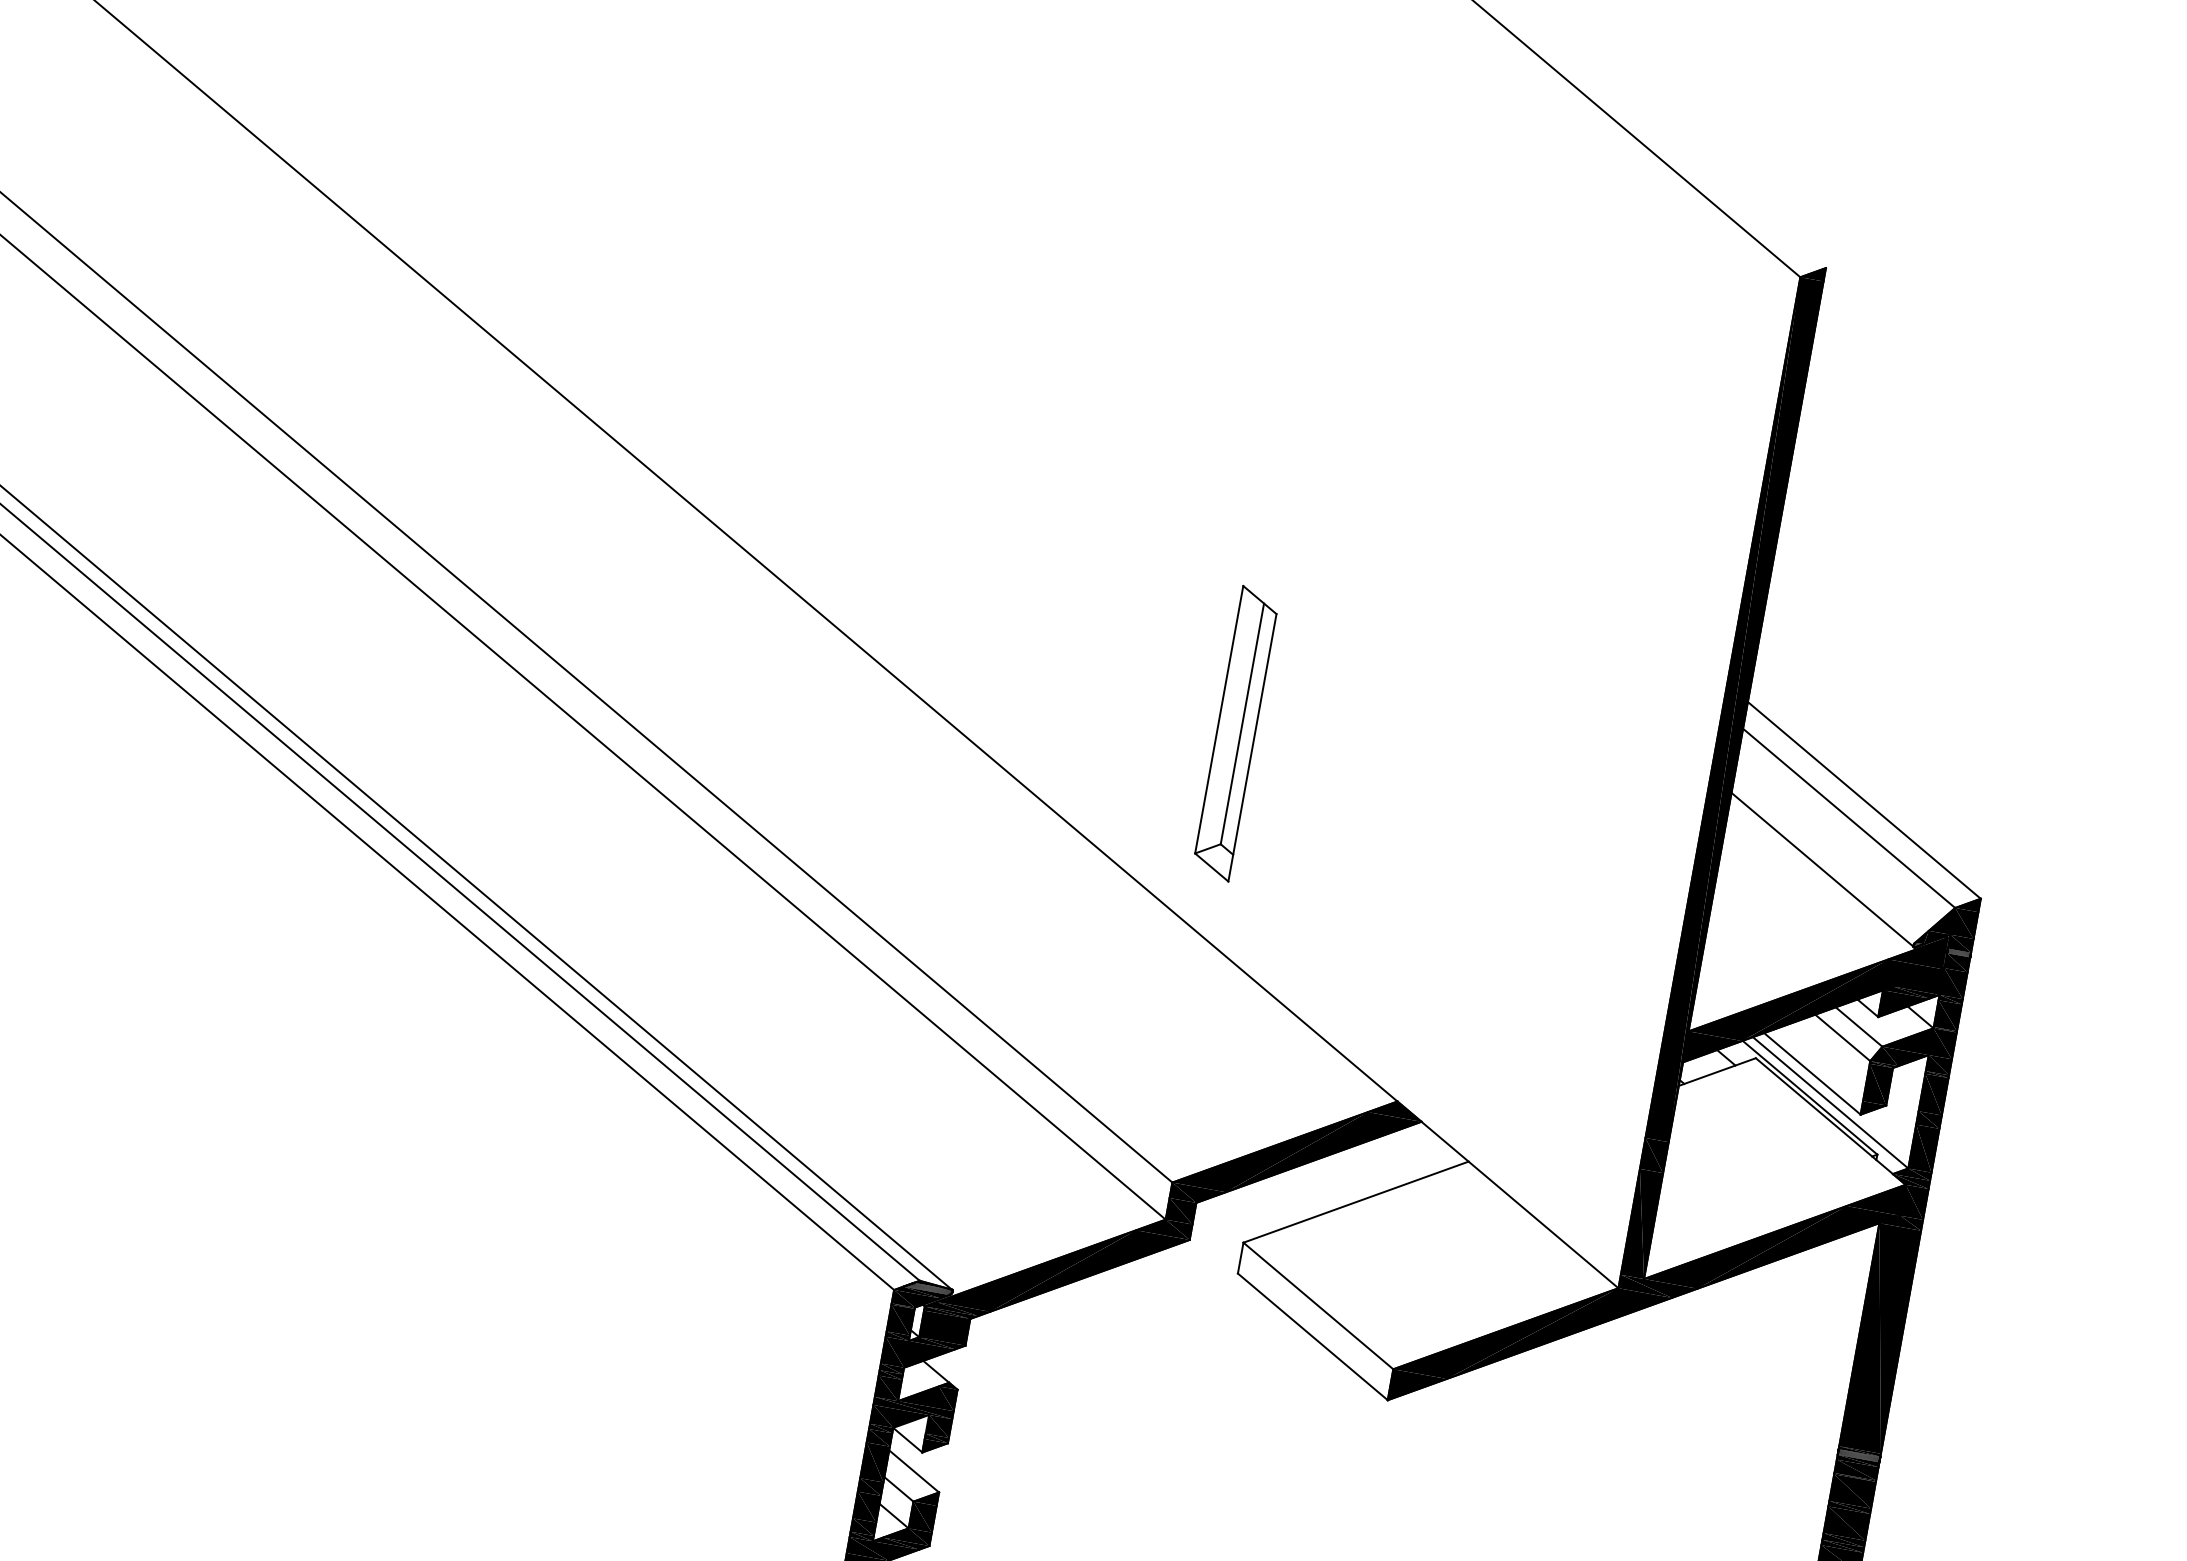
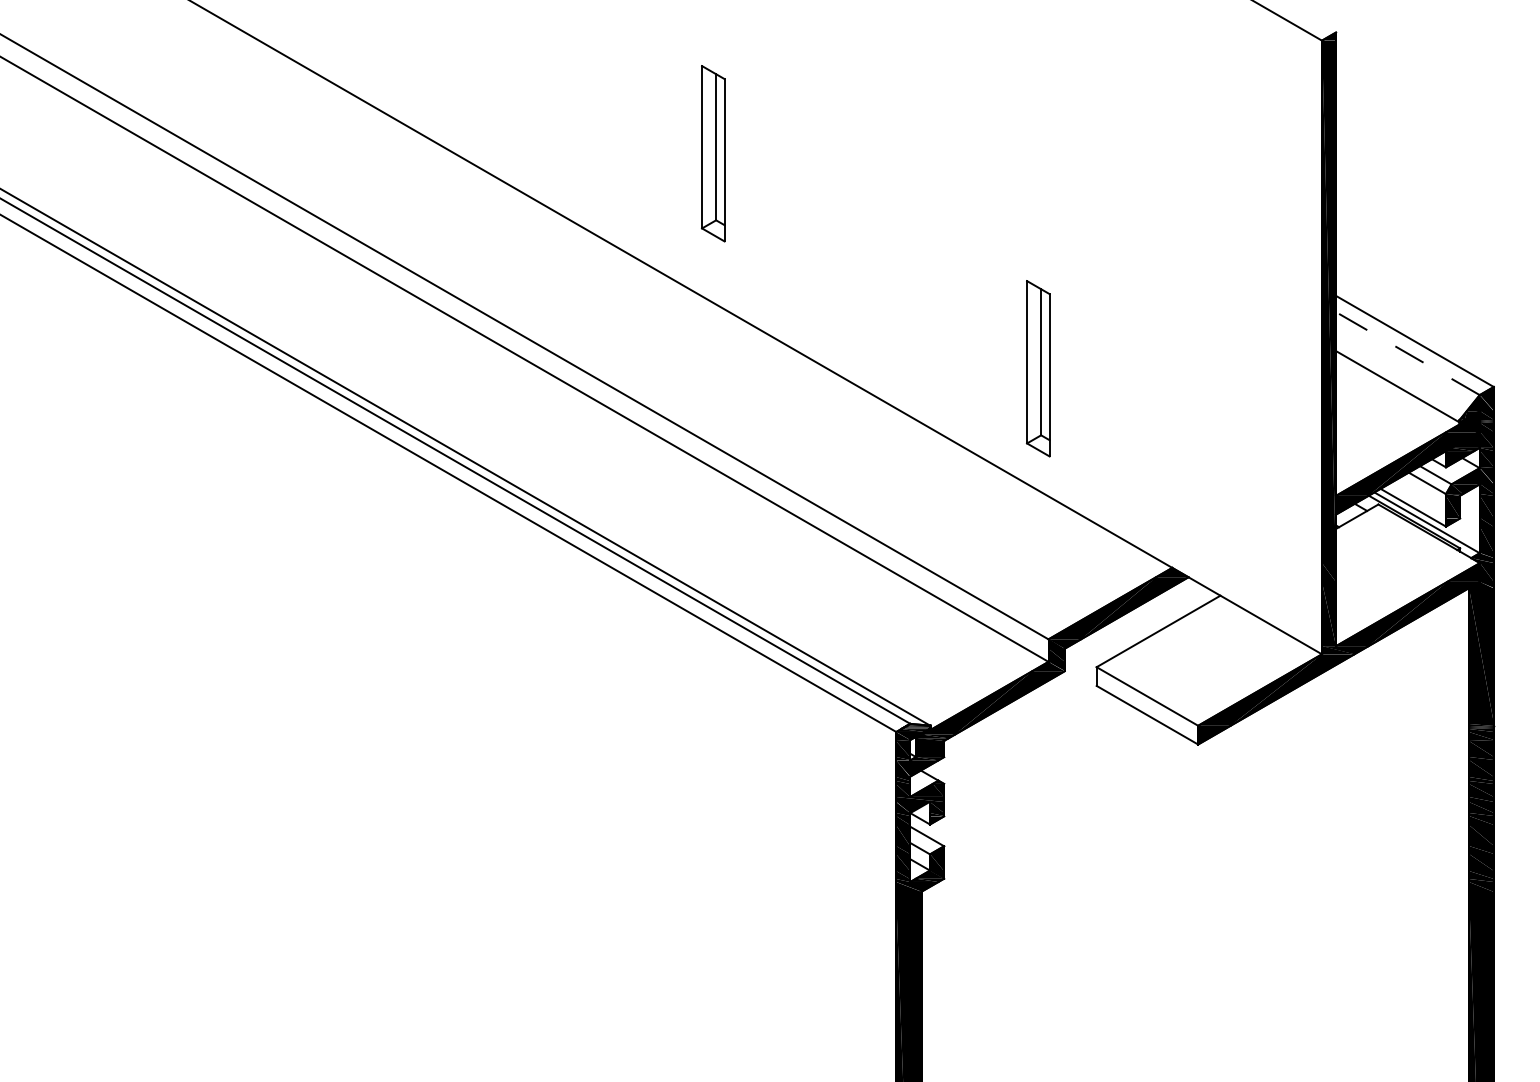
part: (764, 282) -> (713, 153), added
line: (1848, 818) -> (1407, 353), solid -> dashed

